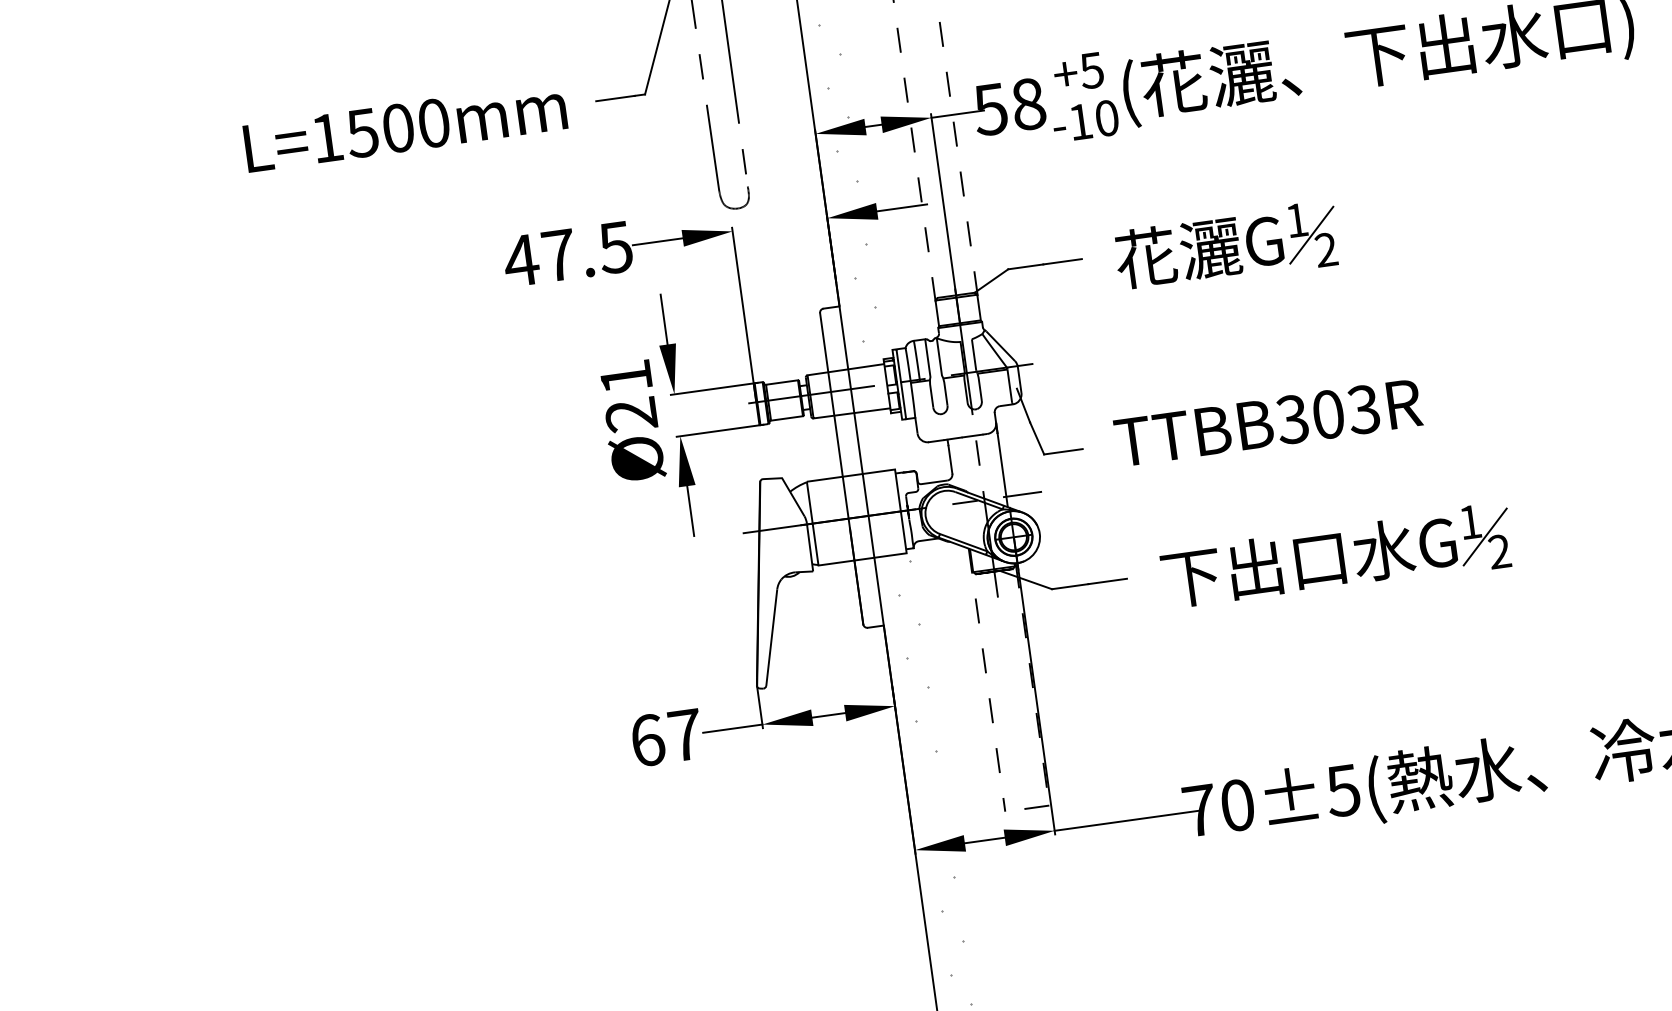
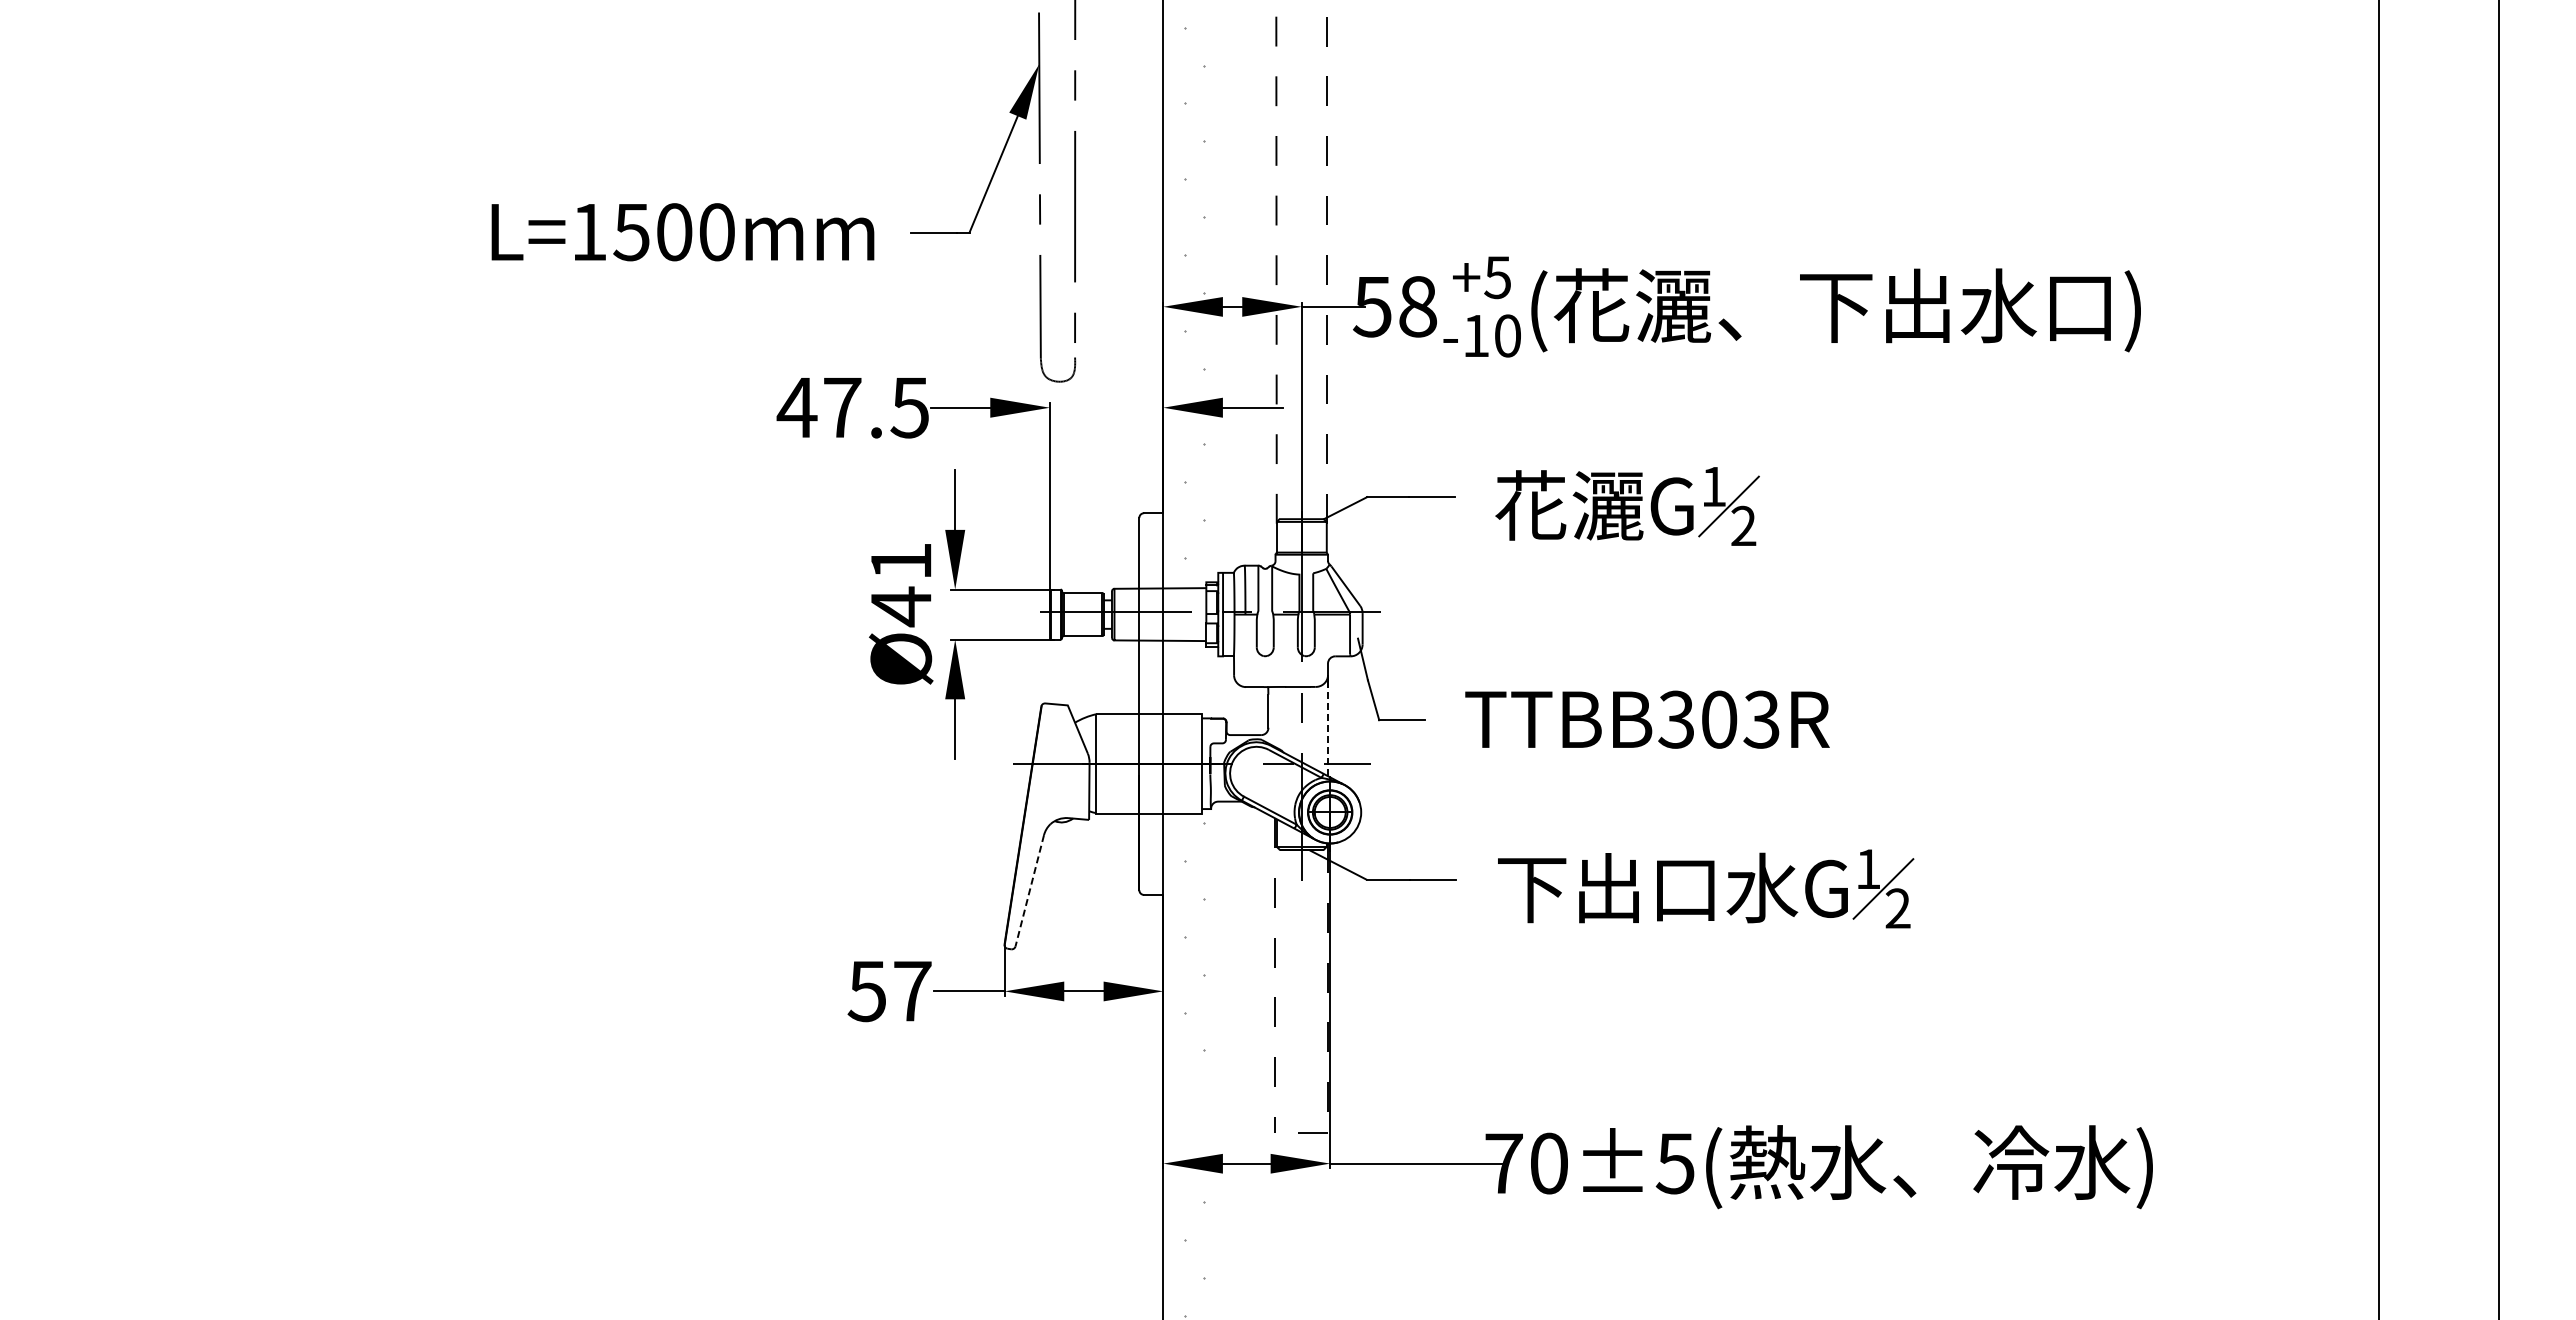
text: (630, 414) -> (900, 606), Ø21 -> Ø41
line: (1003, 470) -> (1328, 732), solid -> dashed
line: (771, 637) -> (1029, 890), solid -> dashed
text: (646, 740) -> (866, 991), 67 -> 57

